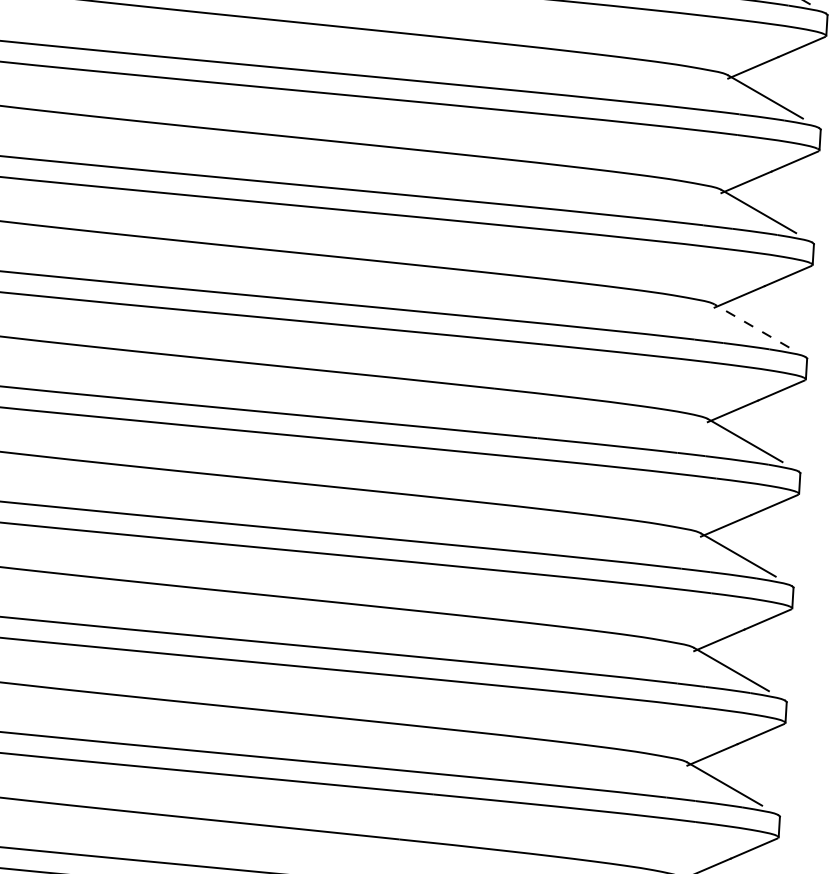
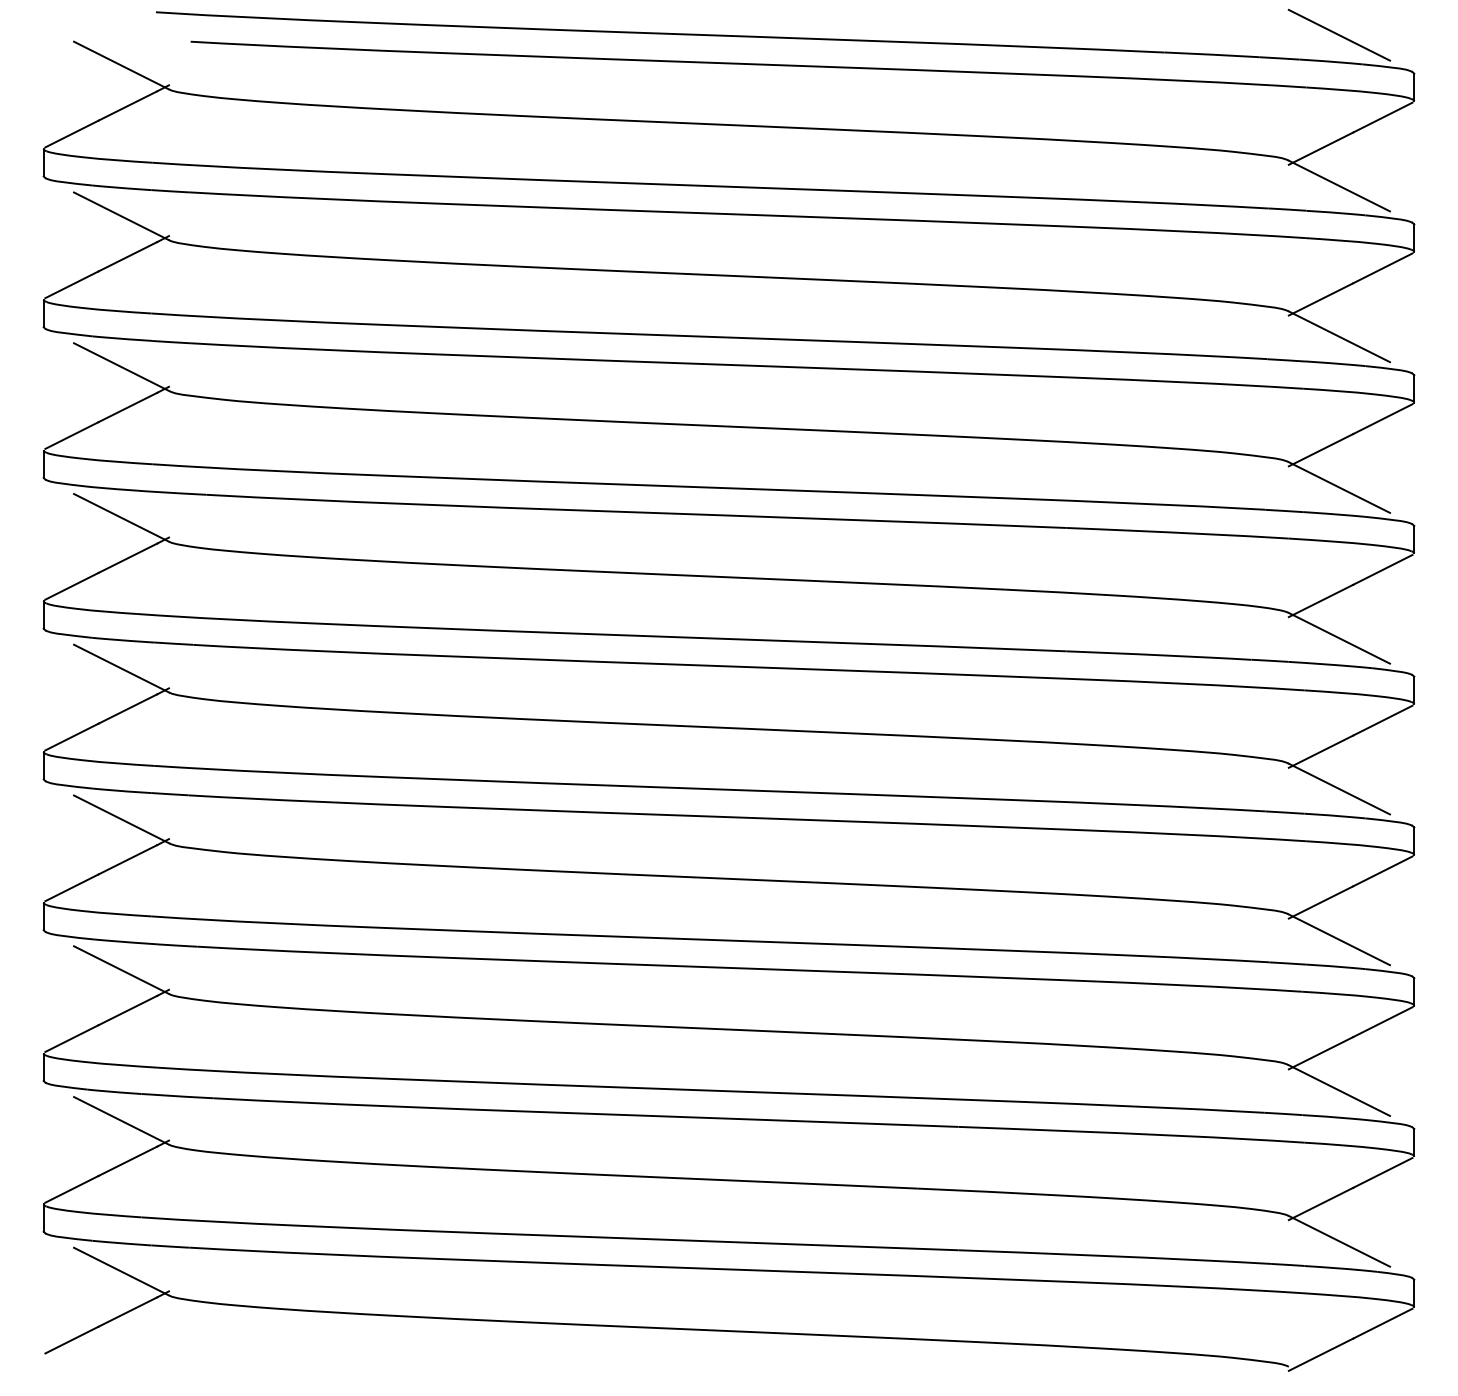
line: (752, 326) -> (1339, 487), dashed -> solid

